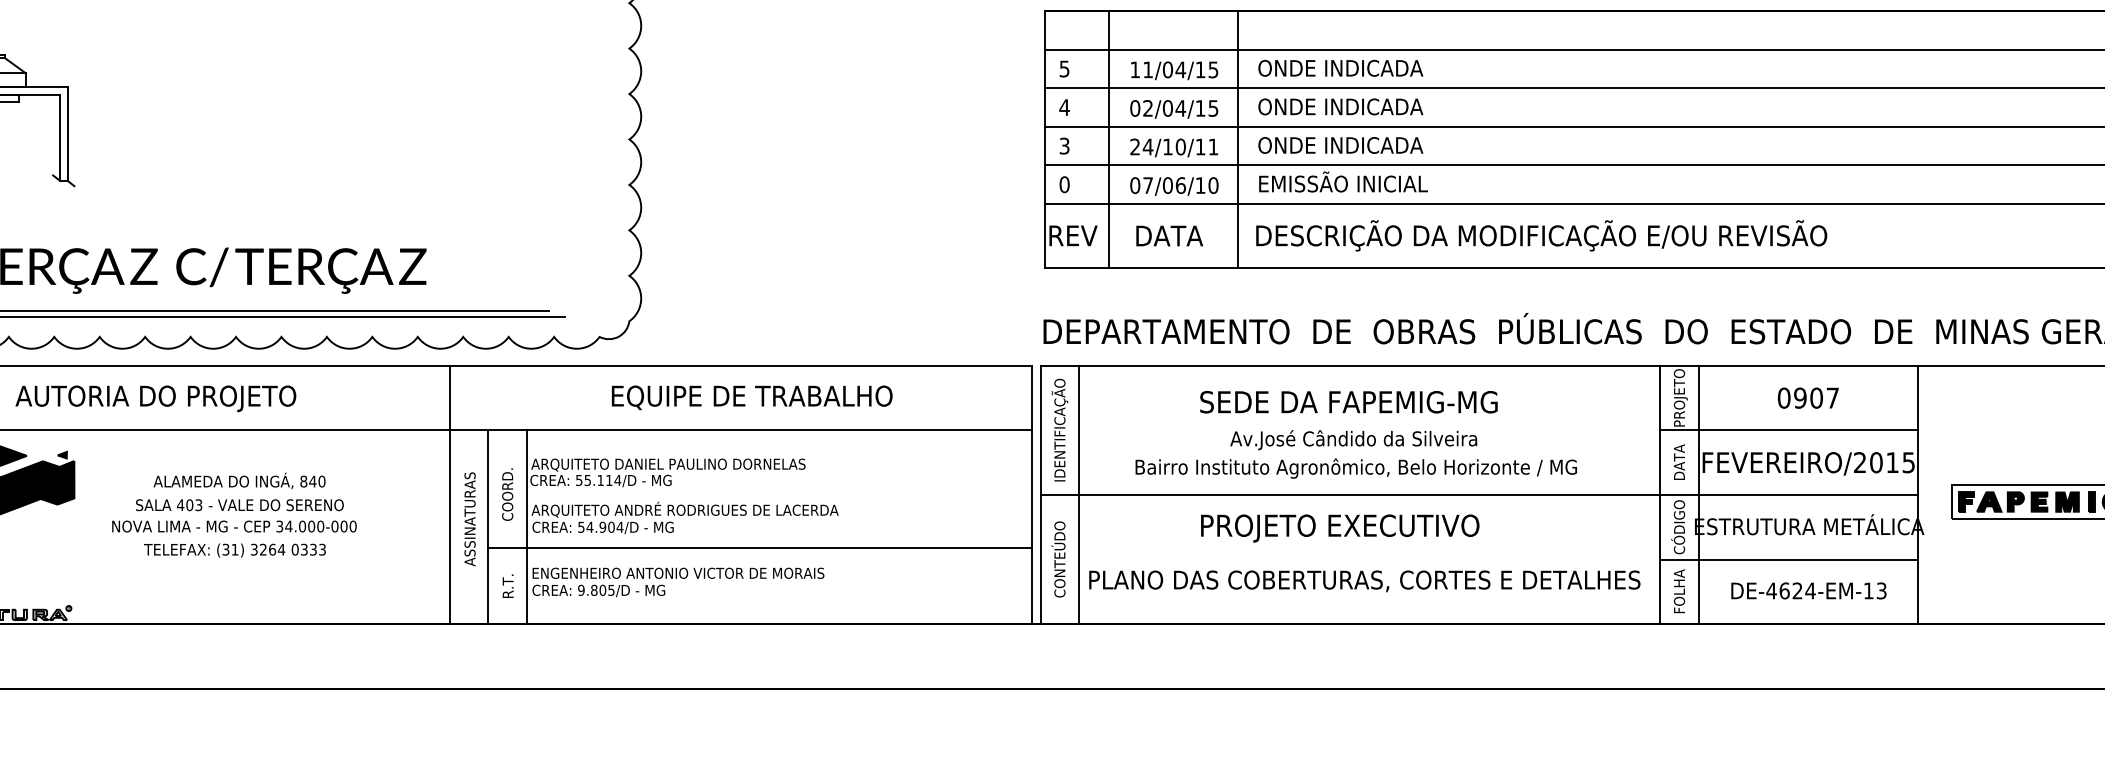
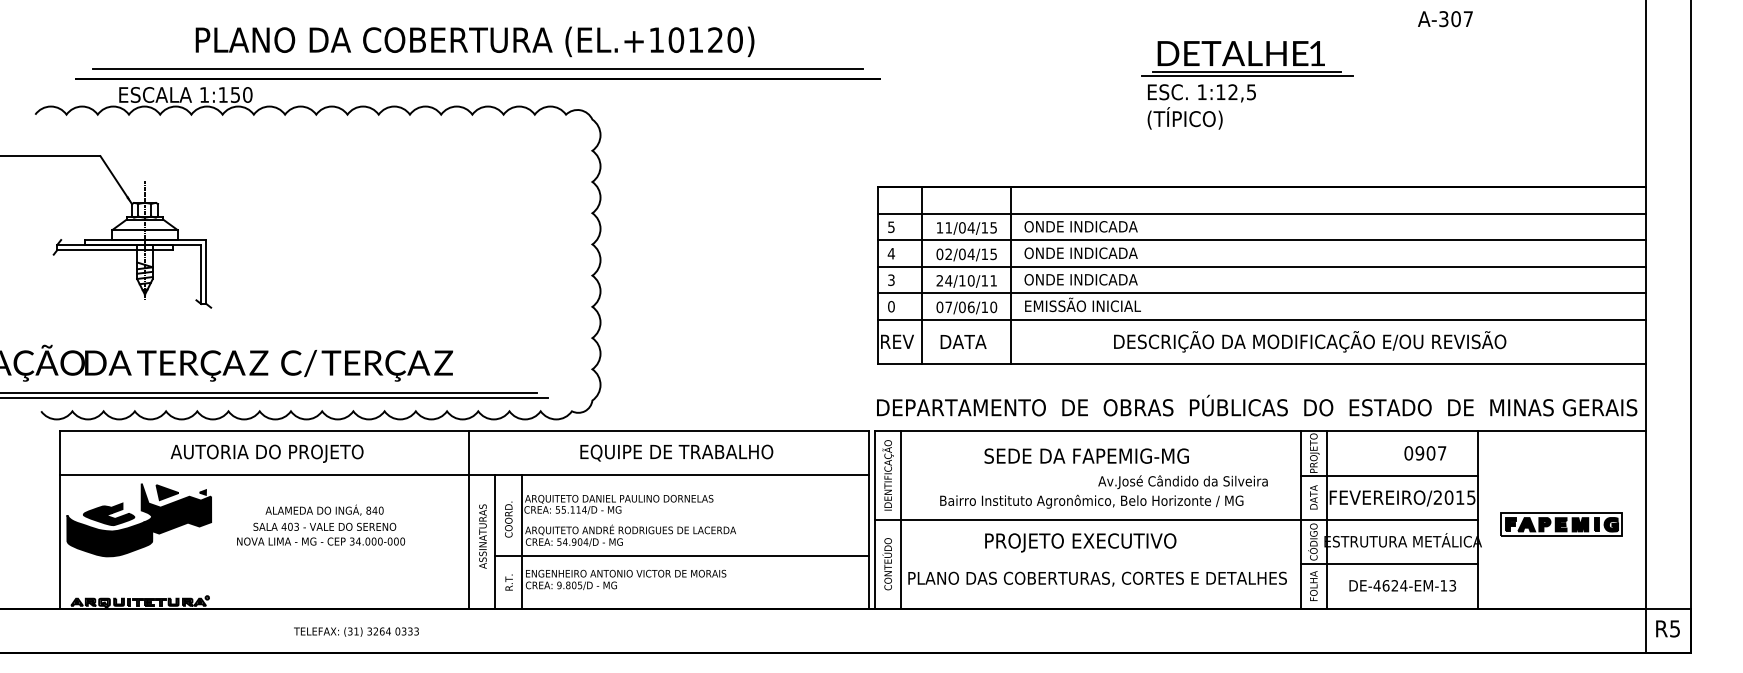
text: (1542, 235) -> (1310, 341), moved
text: (1808, 398) -> (1425, 453), moved
text: (1352, 440) -> (1182, 482), moved
text: (235, 549) -> (356, 631), moved

